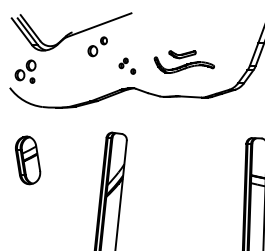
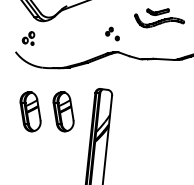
part: (97, 46) -> (87, 17), removed
part: (183, 61) -> (158, 17), moved
part: (25, 71) -> (28, 38), size x0.7
part: (68, 160) -> (63, 111), added

